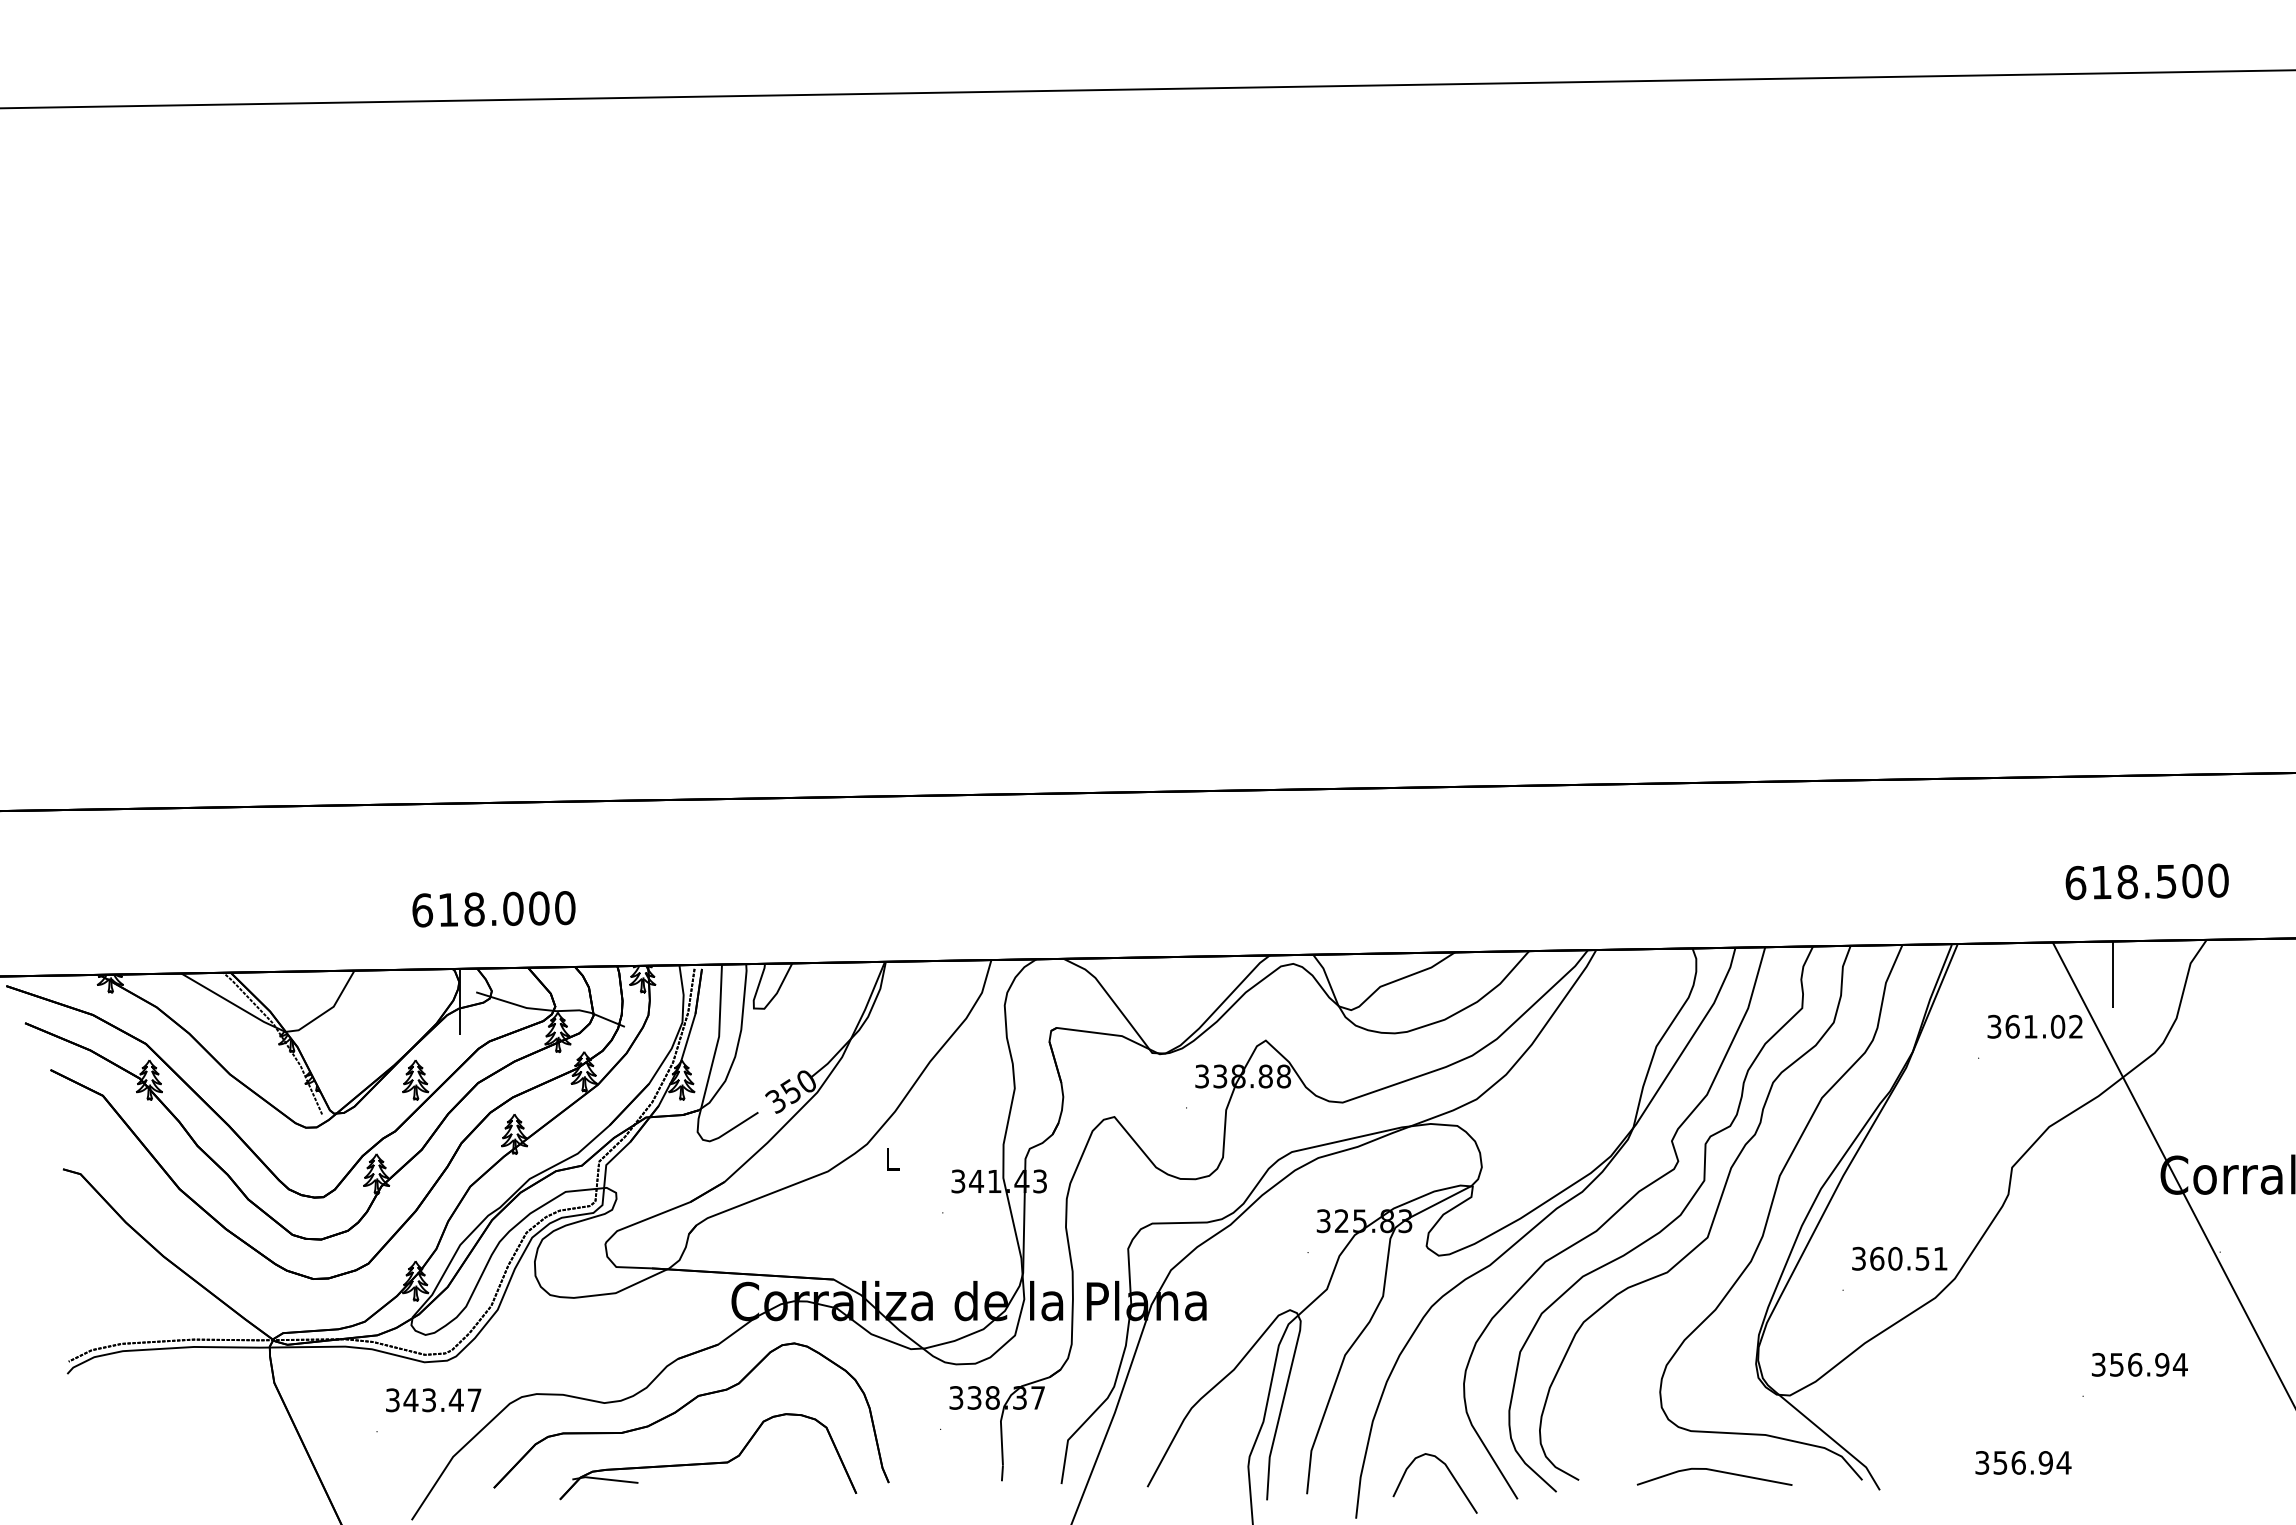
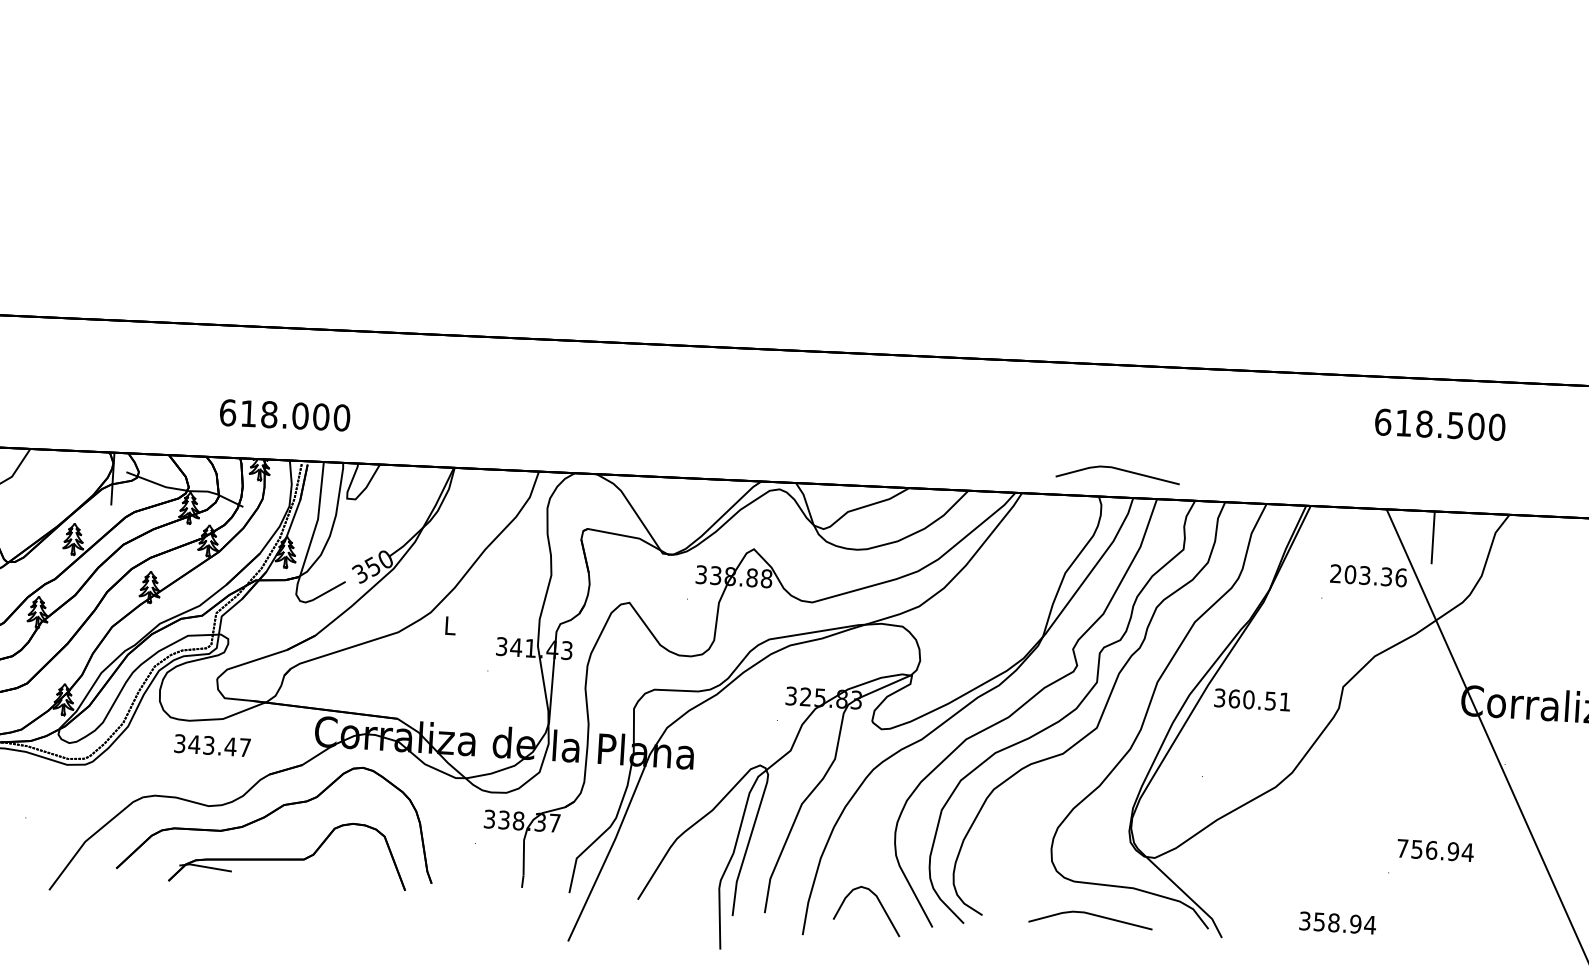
text: (2146, 881) -> (1439, 424), moved
text: (493, 909) -> (284, 415), moved
line: (1714, 913) -> (1118, 469), added
text: (2035, 1026) -> (1368, 575), 361.02 -> 203.36
text: (1899, 1258) -> (1252, 699), moved
text: (2098, 1364) -> (1402, 848), 356.94 -> 756.94
text: (433, 1400) -> (212, 745), moved
text: (2018, 1462) -> (1333, 922), 356.94 -> 358.94

